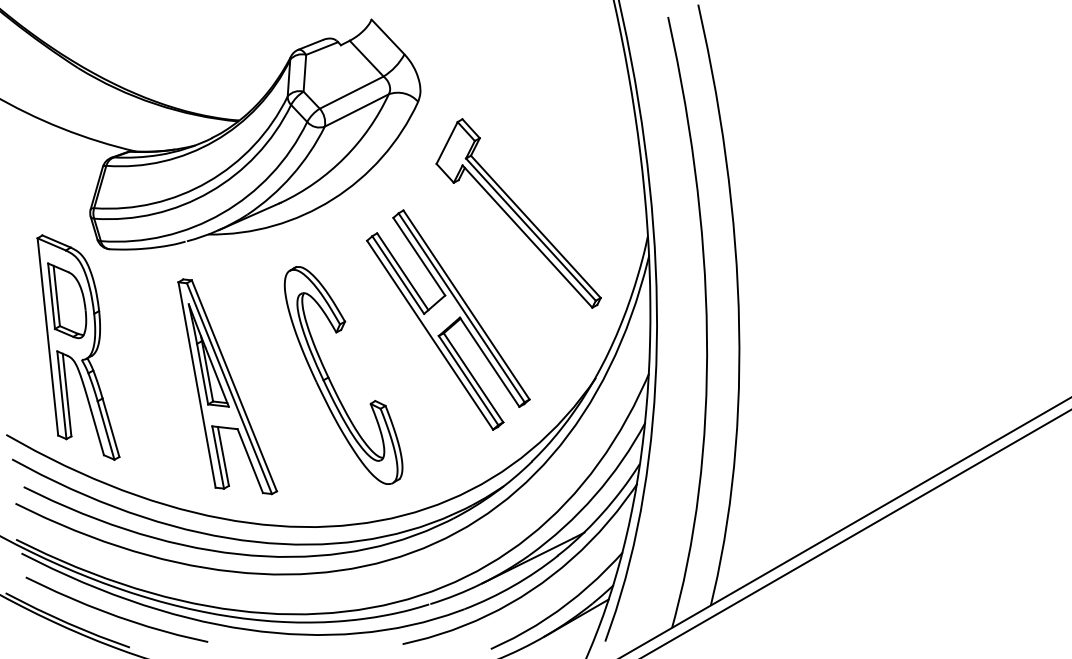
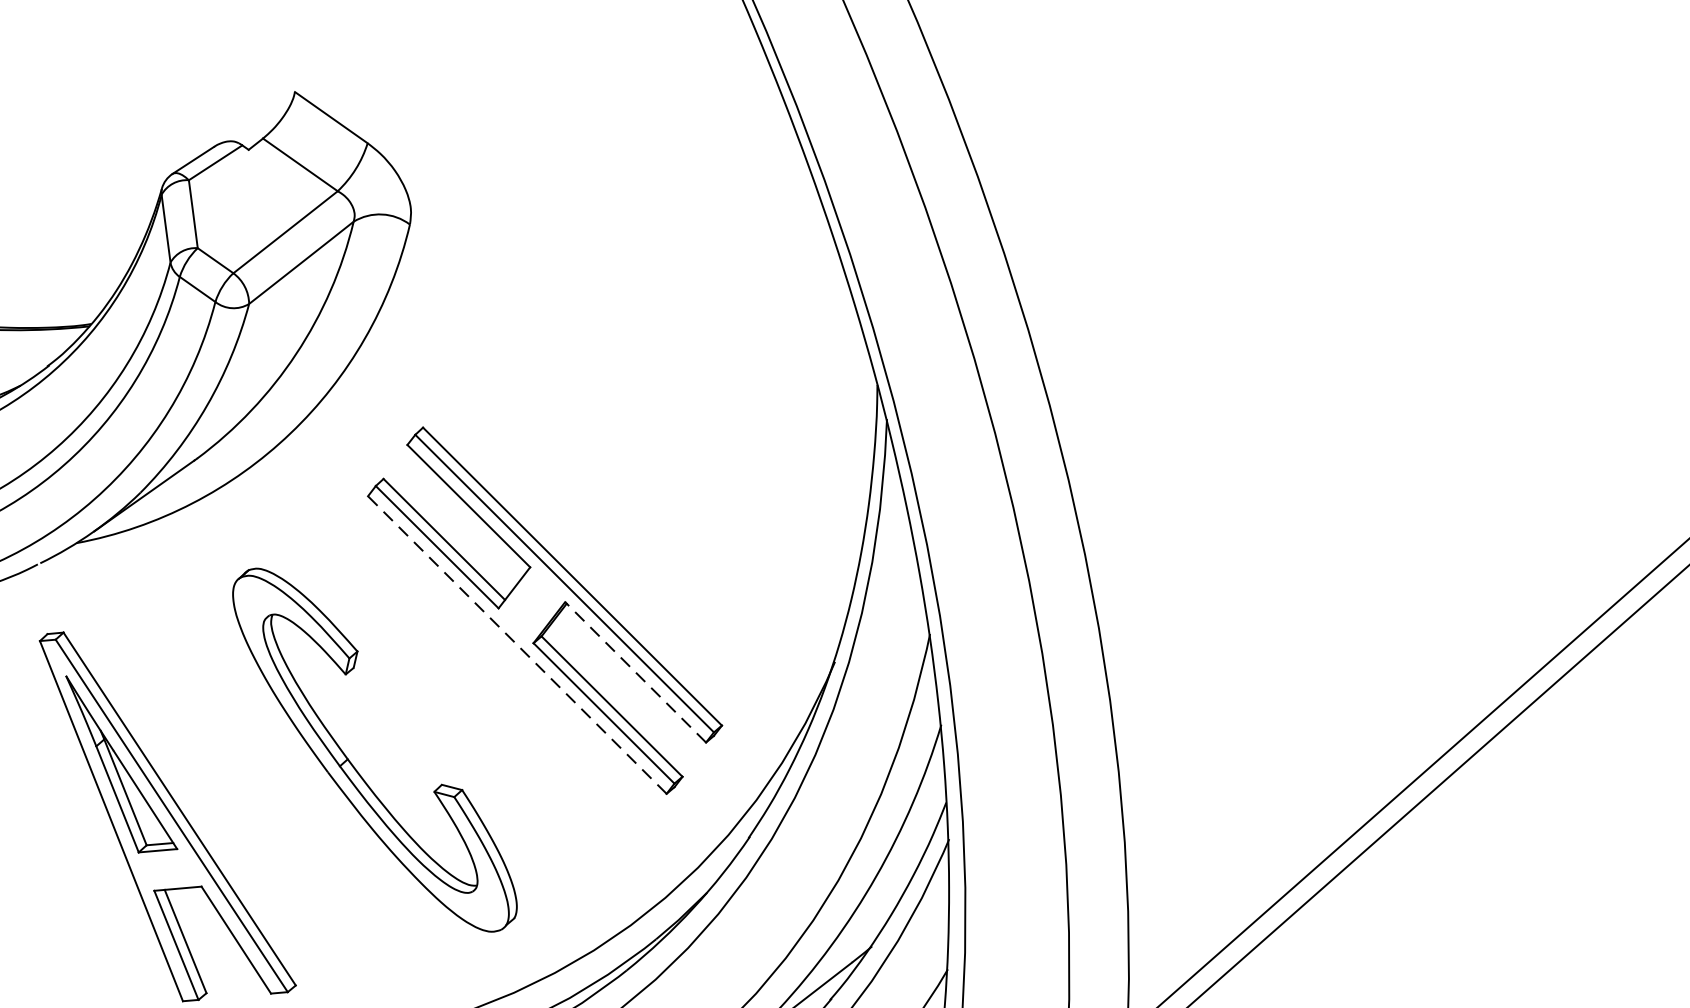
part: (518, 213) -> (633, 391), removed
line: (430, 335) -> (518, 645), solid -> dashed
line: (489, 362) -> (635, 672), solid -> dashed

